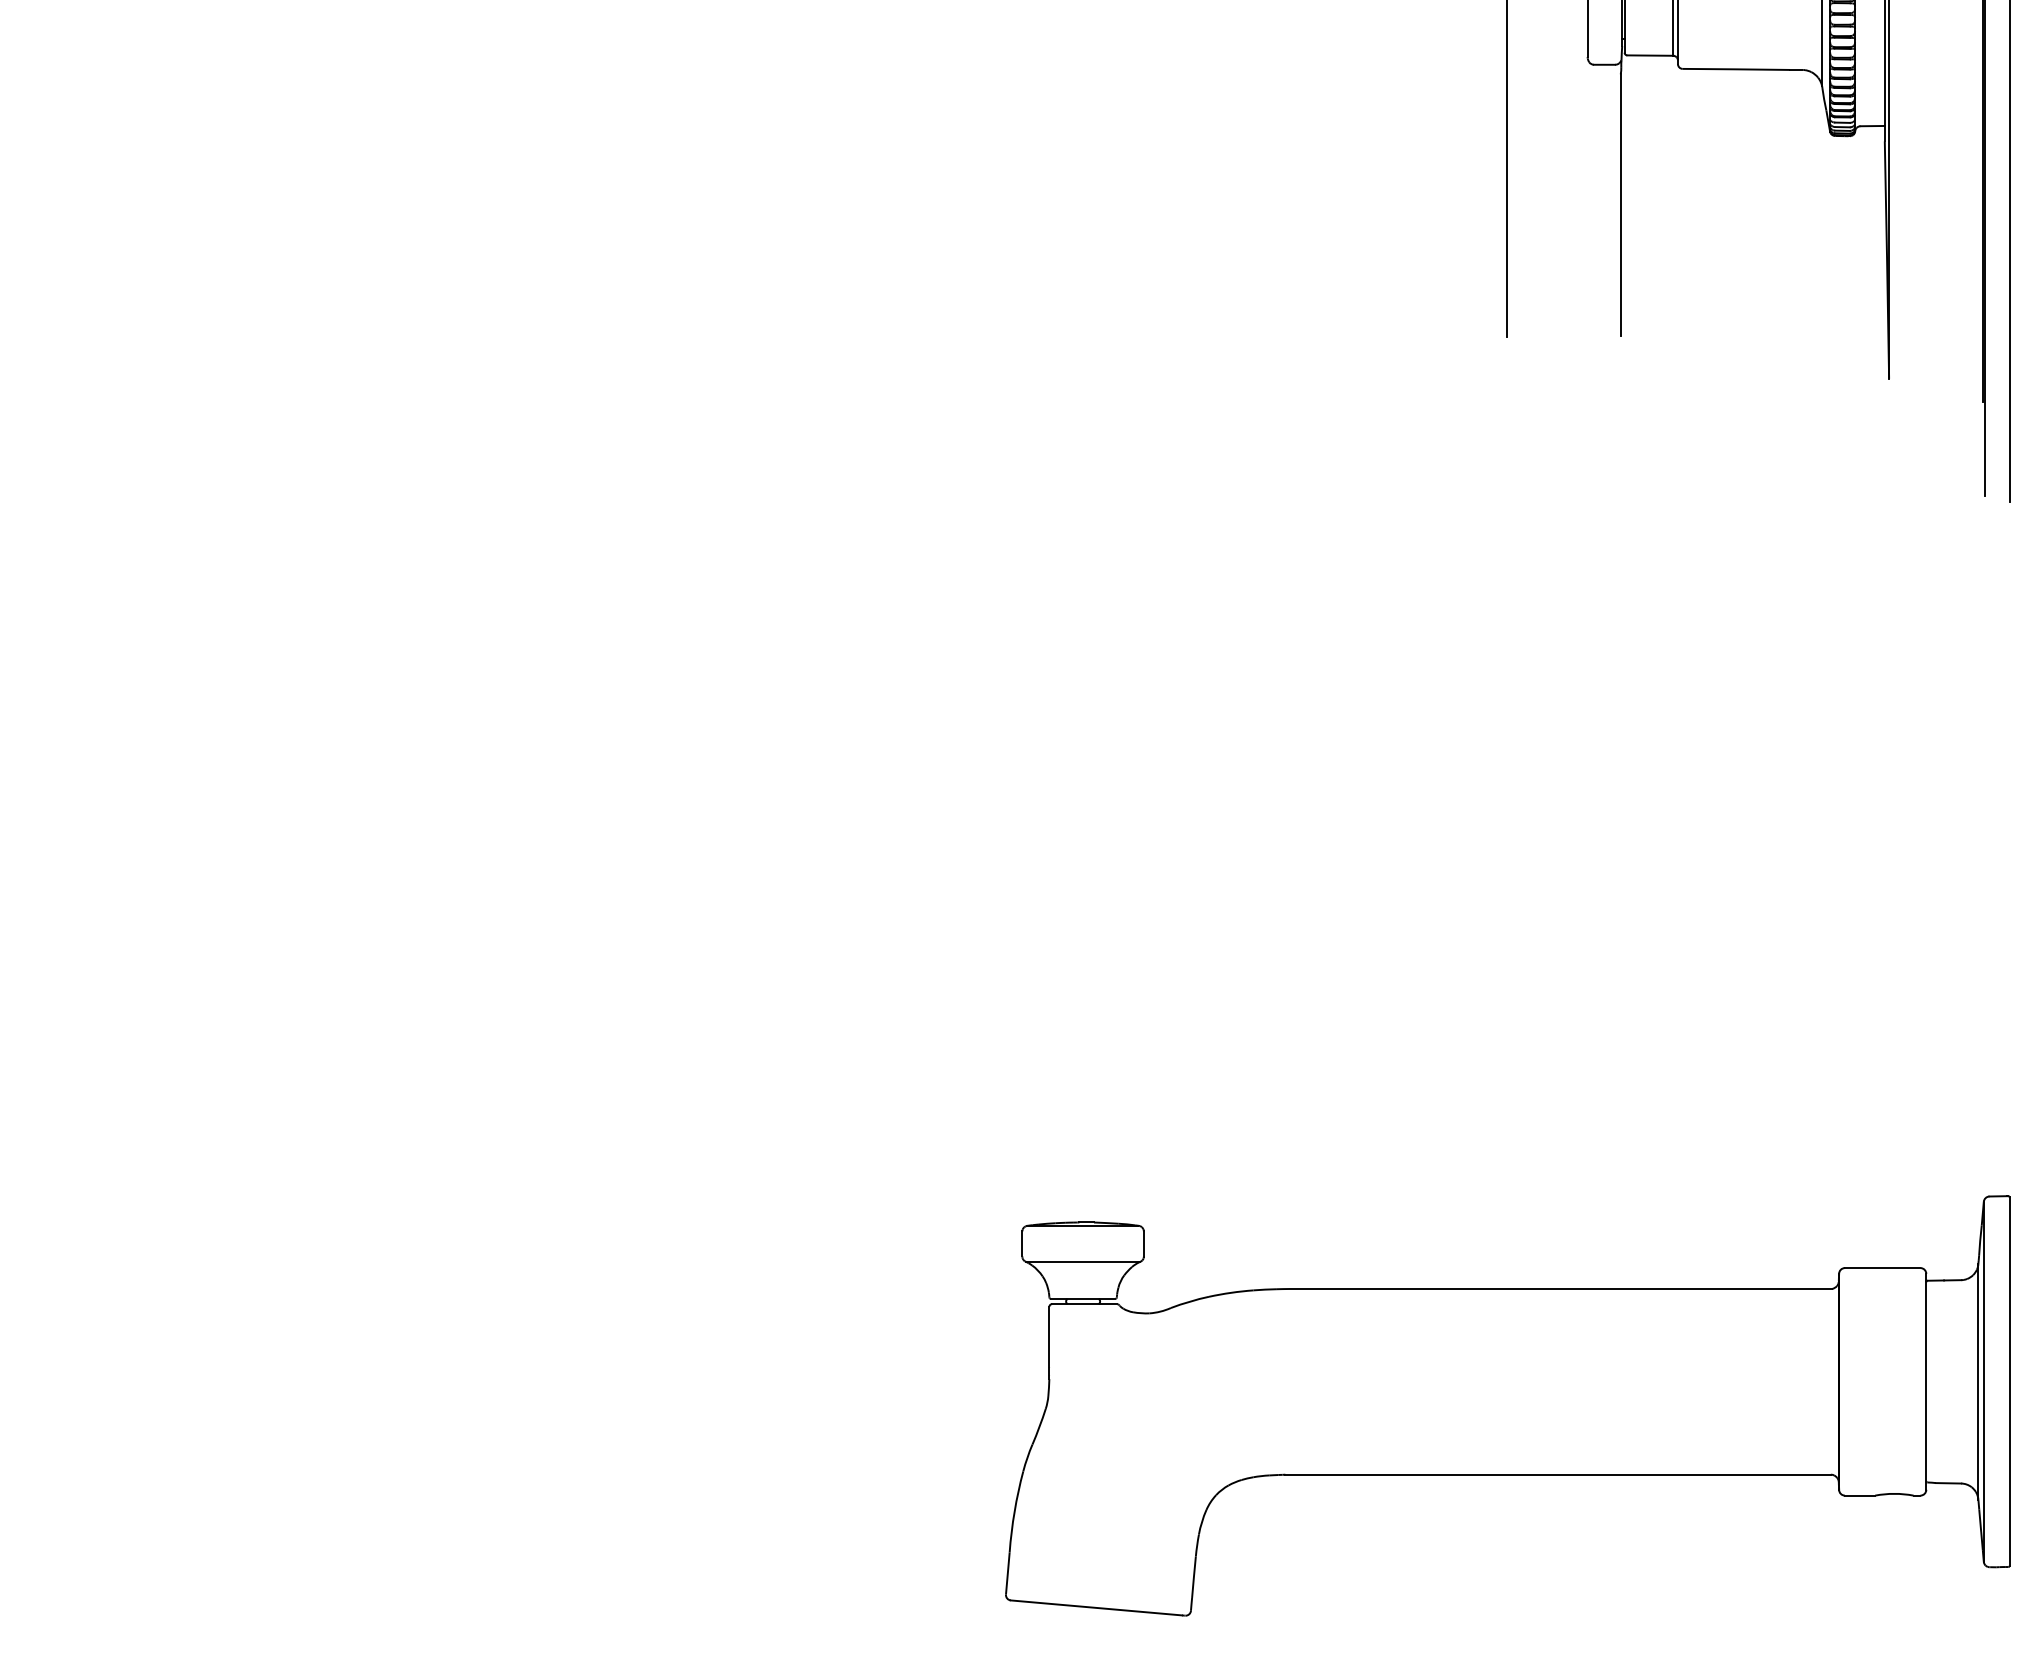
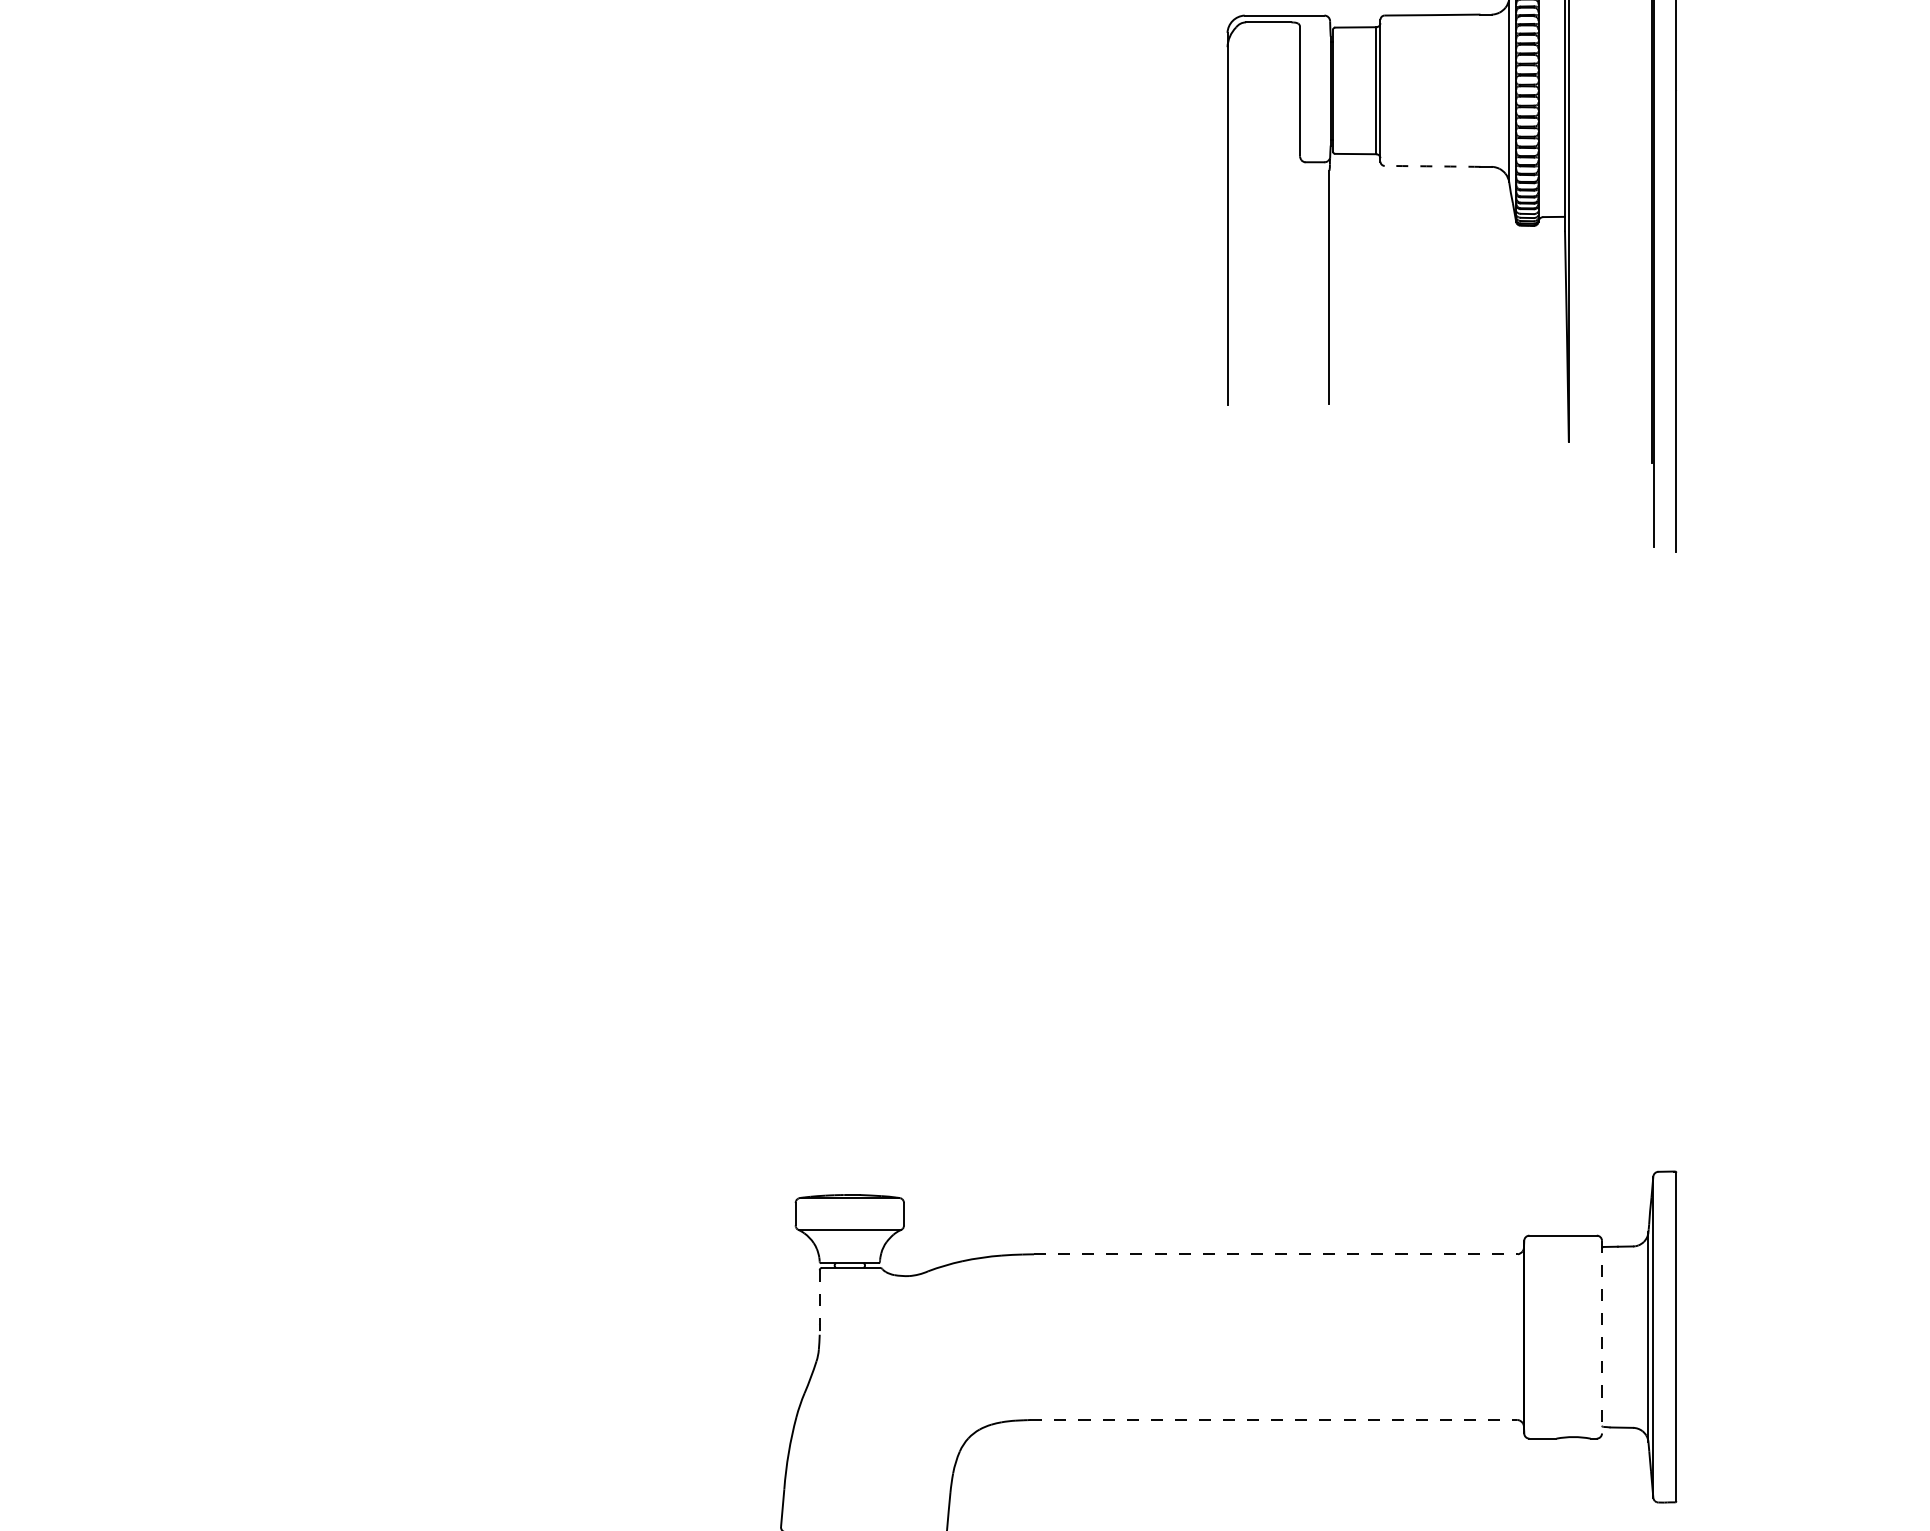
arc: (1736, 69) -> (1432, 166), solid -> dashed
line: (1560, 1289) -> (1275, 1254), solid -> dashed
line: (1049, 1344) -> (819, 1303), solid -> dashed
line: (1926, 1382) -> (1602, 1337), solid -> dashed
line: (1559, 1474) -> (1274, 1419), solid -> dashed

